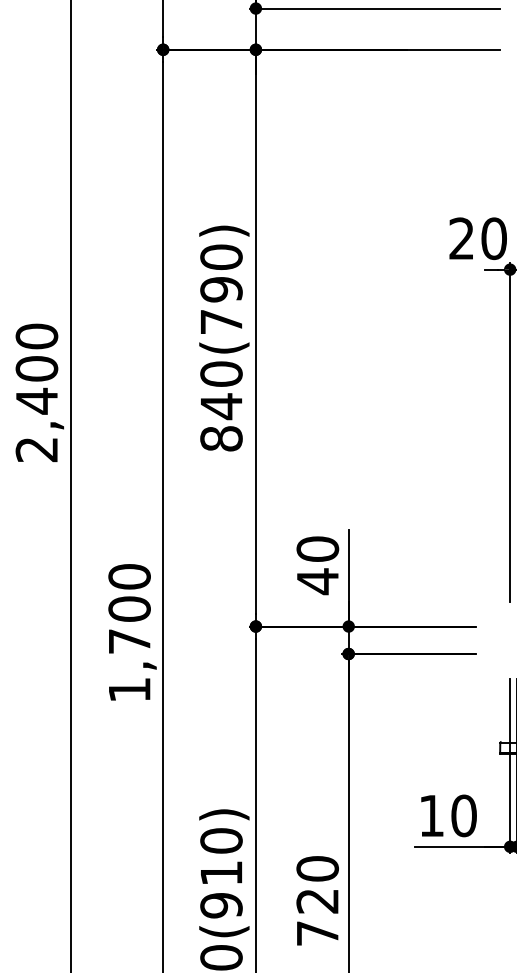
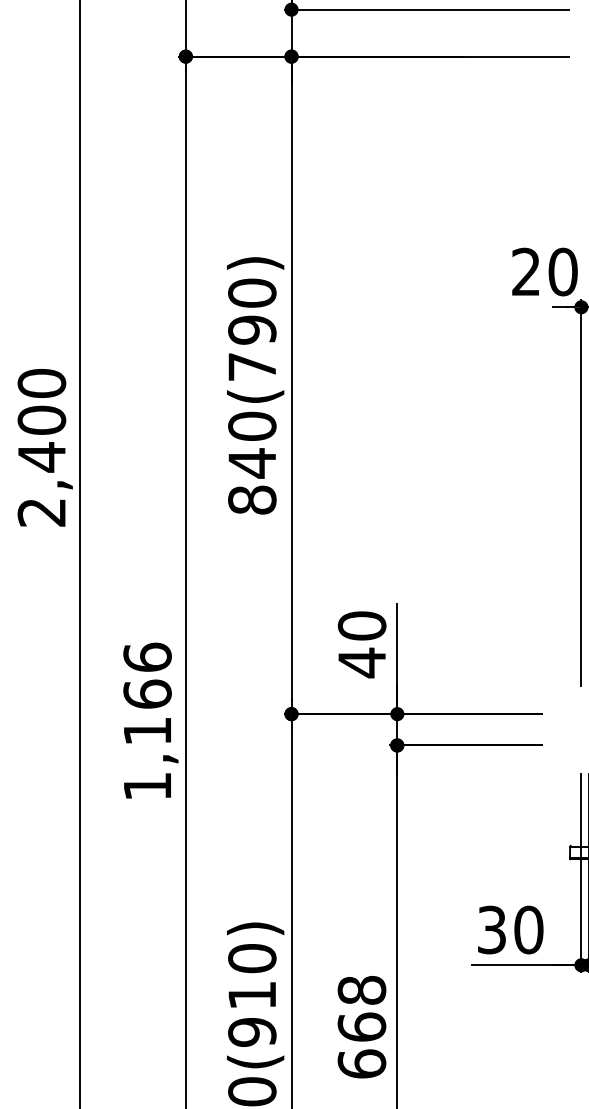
text: (129, 608) -> (147, 693), 1,700 -> 1,166
text: (431, 815) -> (491, 929), 10 -> 30
text: (317, 901) -> (361, 1027), 720 -> 668

